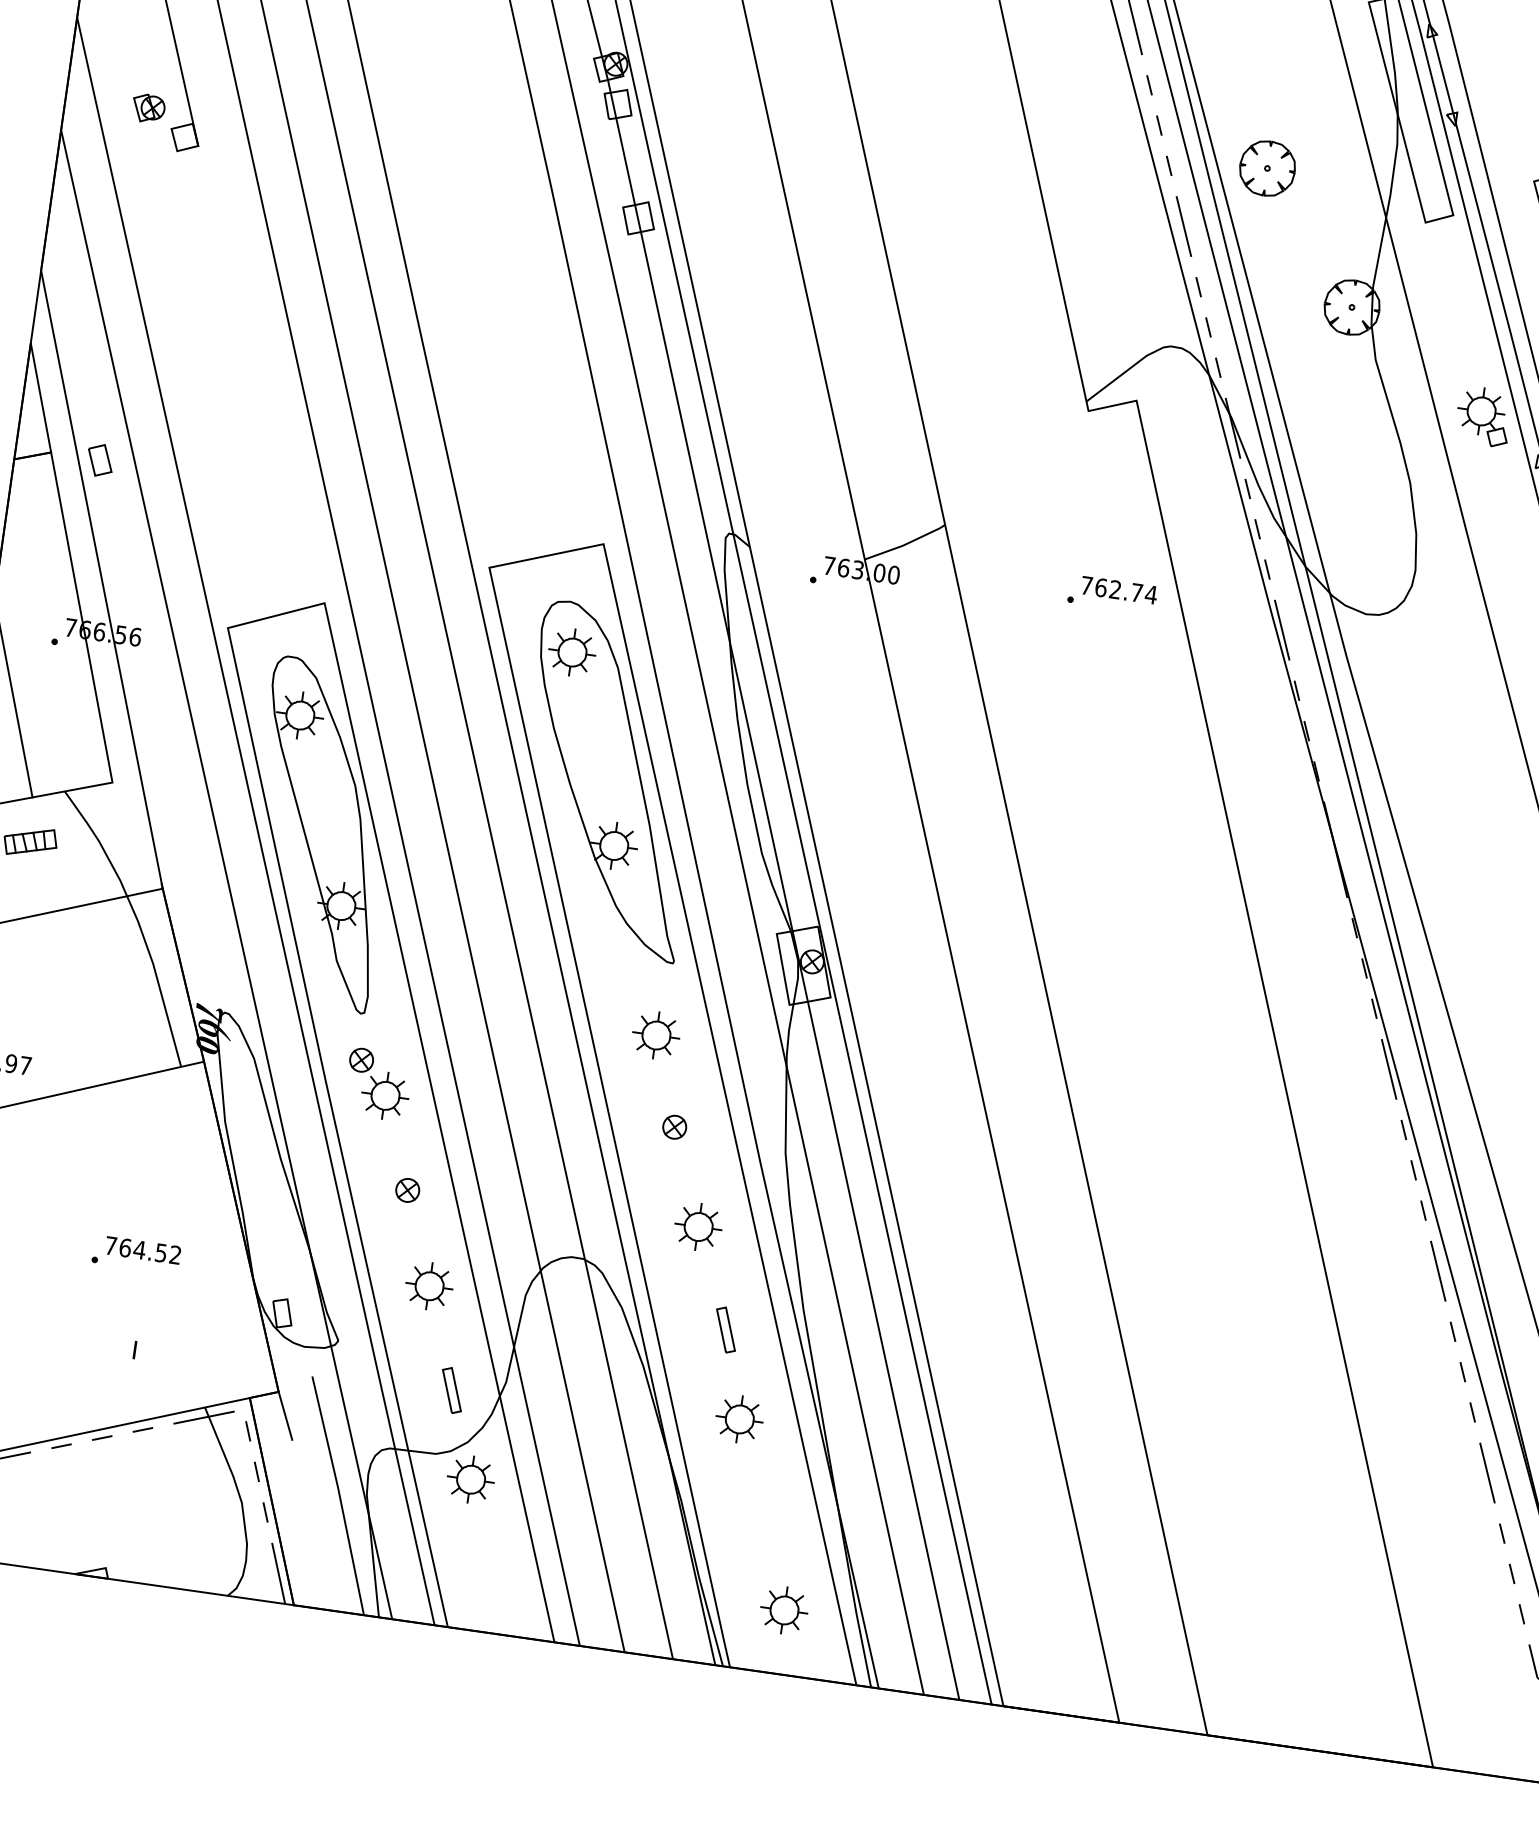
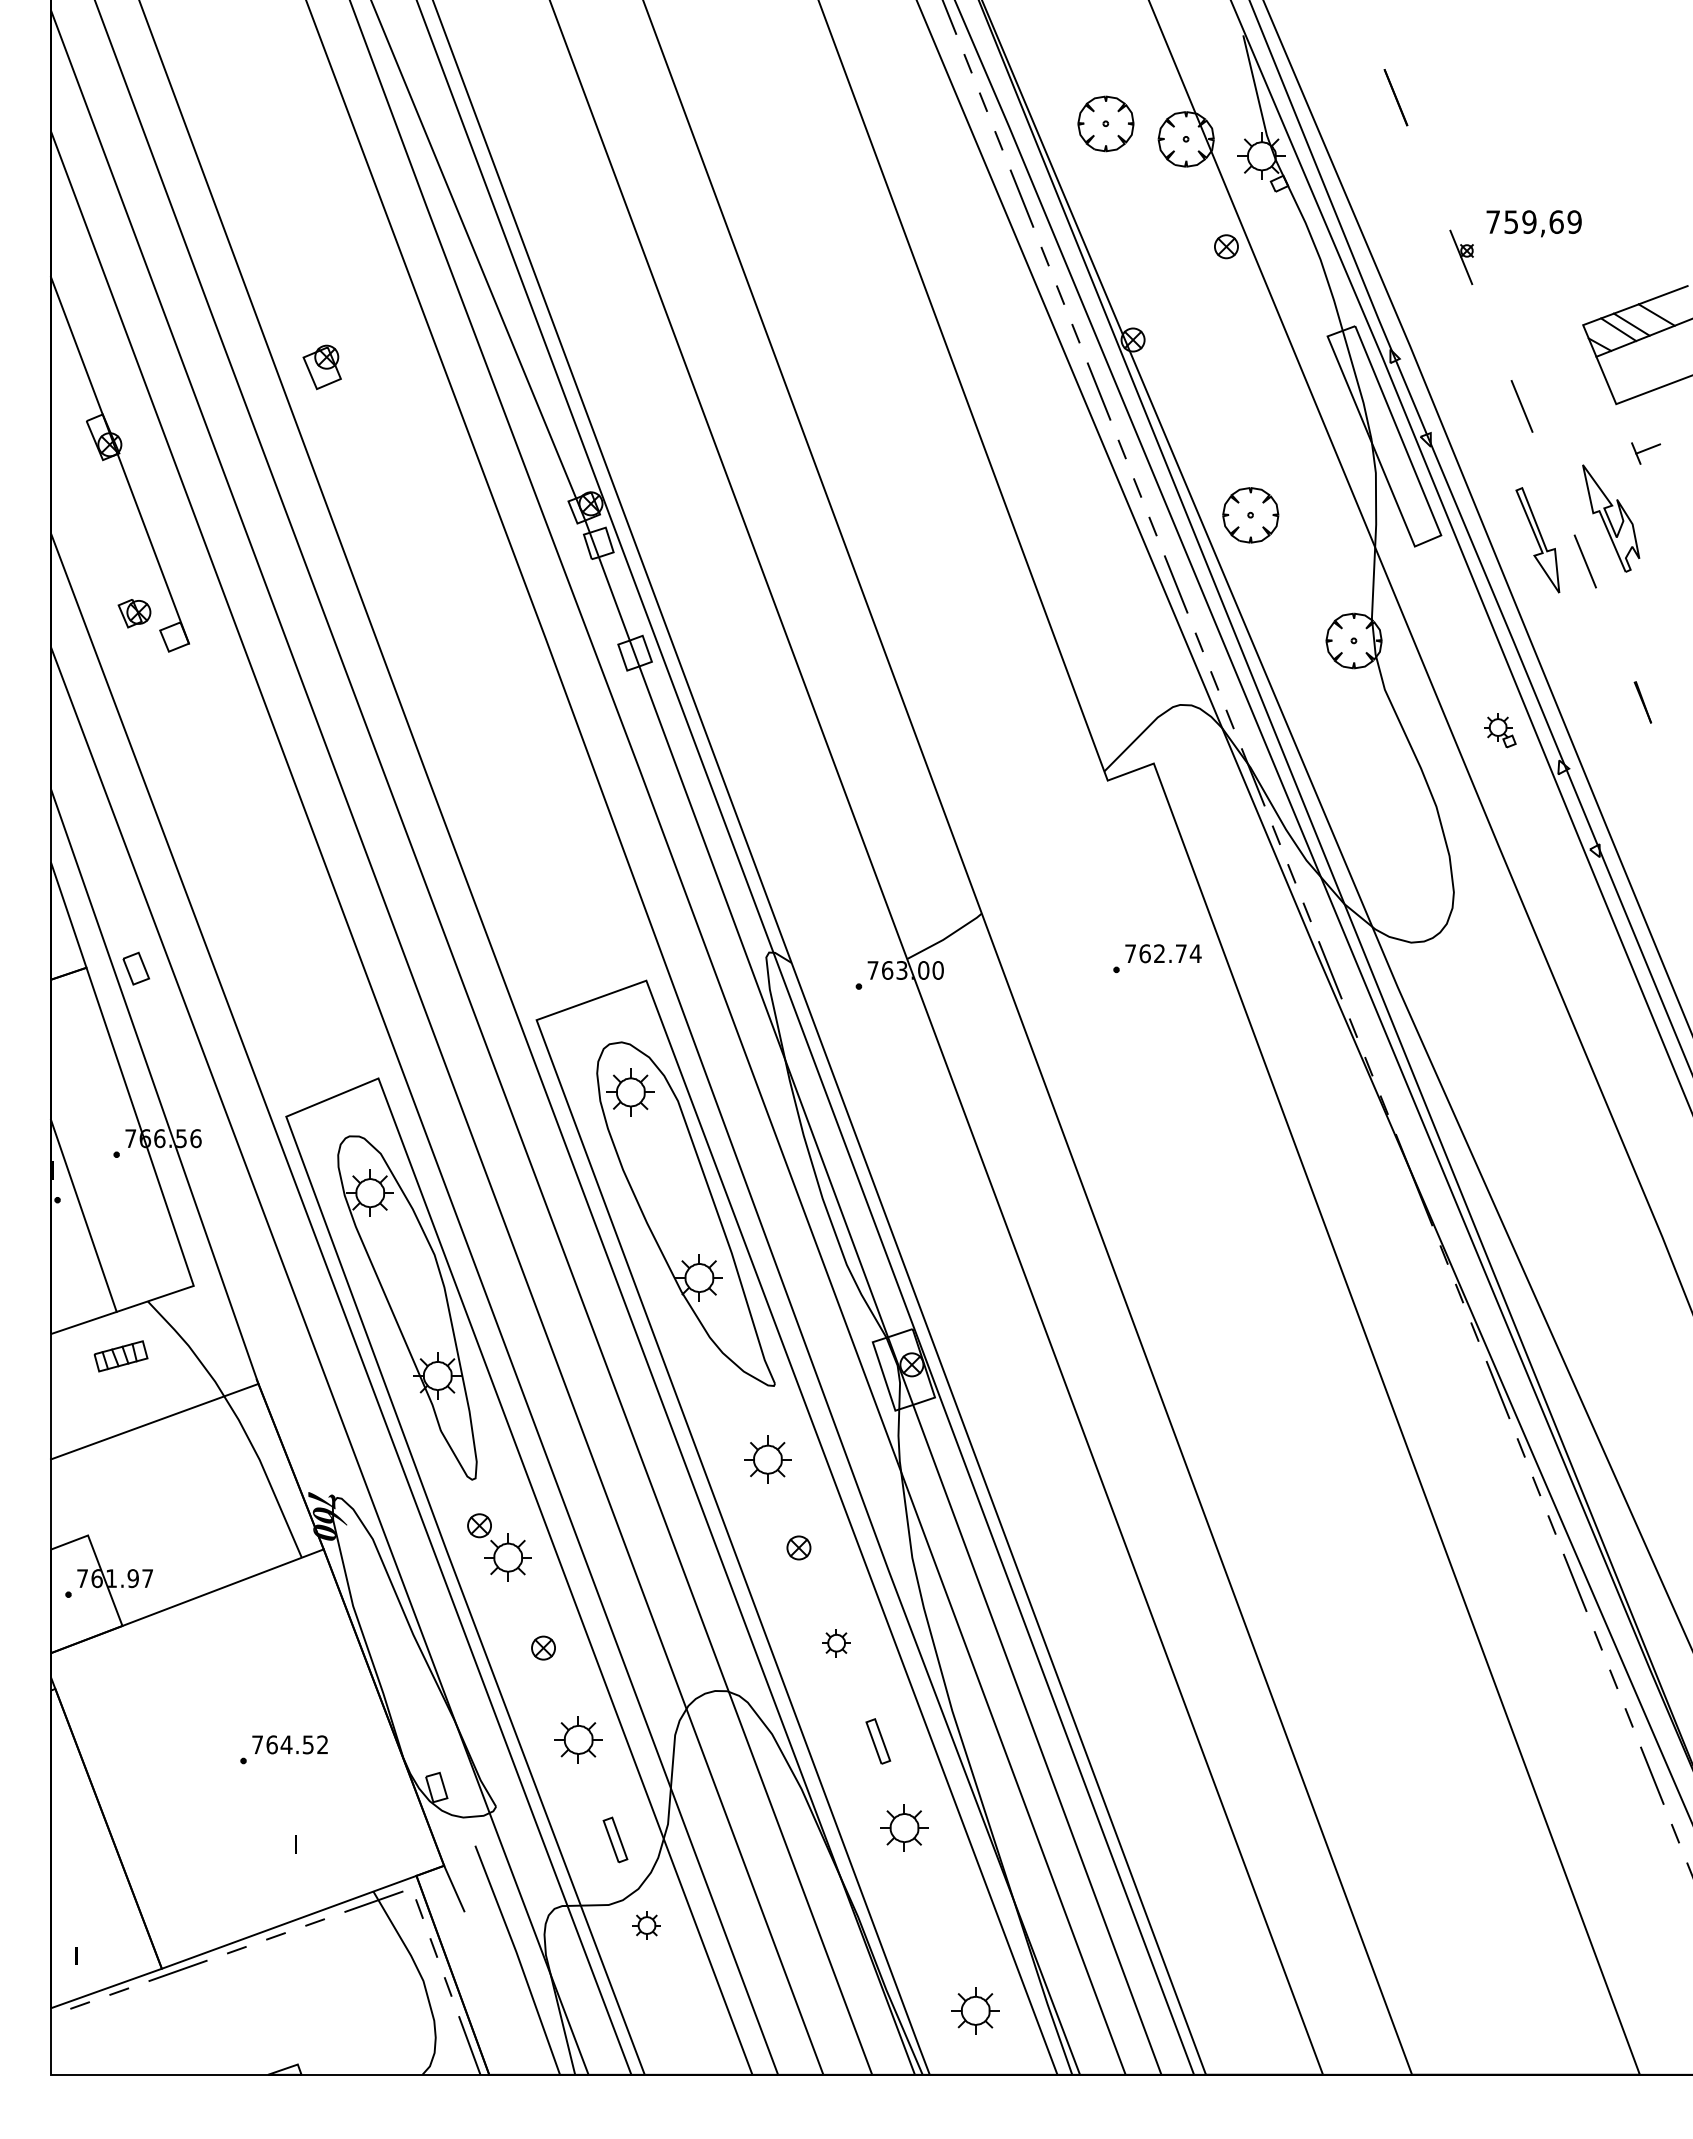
part: (1483, 416) -> (1499, 730), size x0.6
part: (698, 1226) -> (836, 1642), size x0.6
part: (470, 1479) -> (646, 1925), size x0.6

